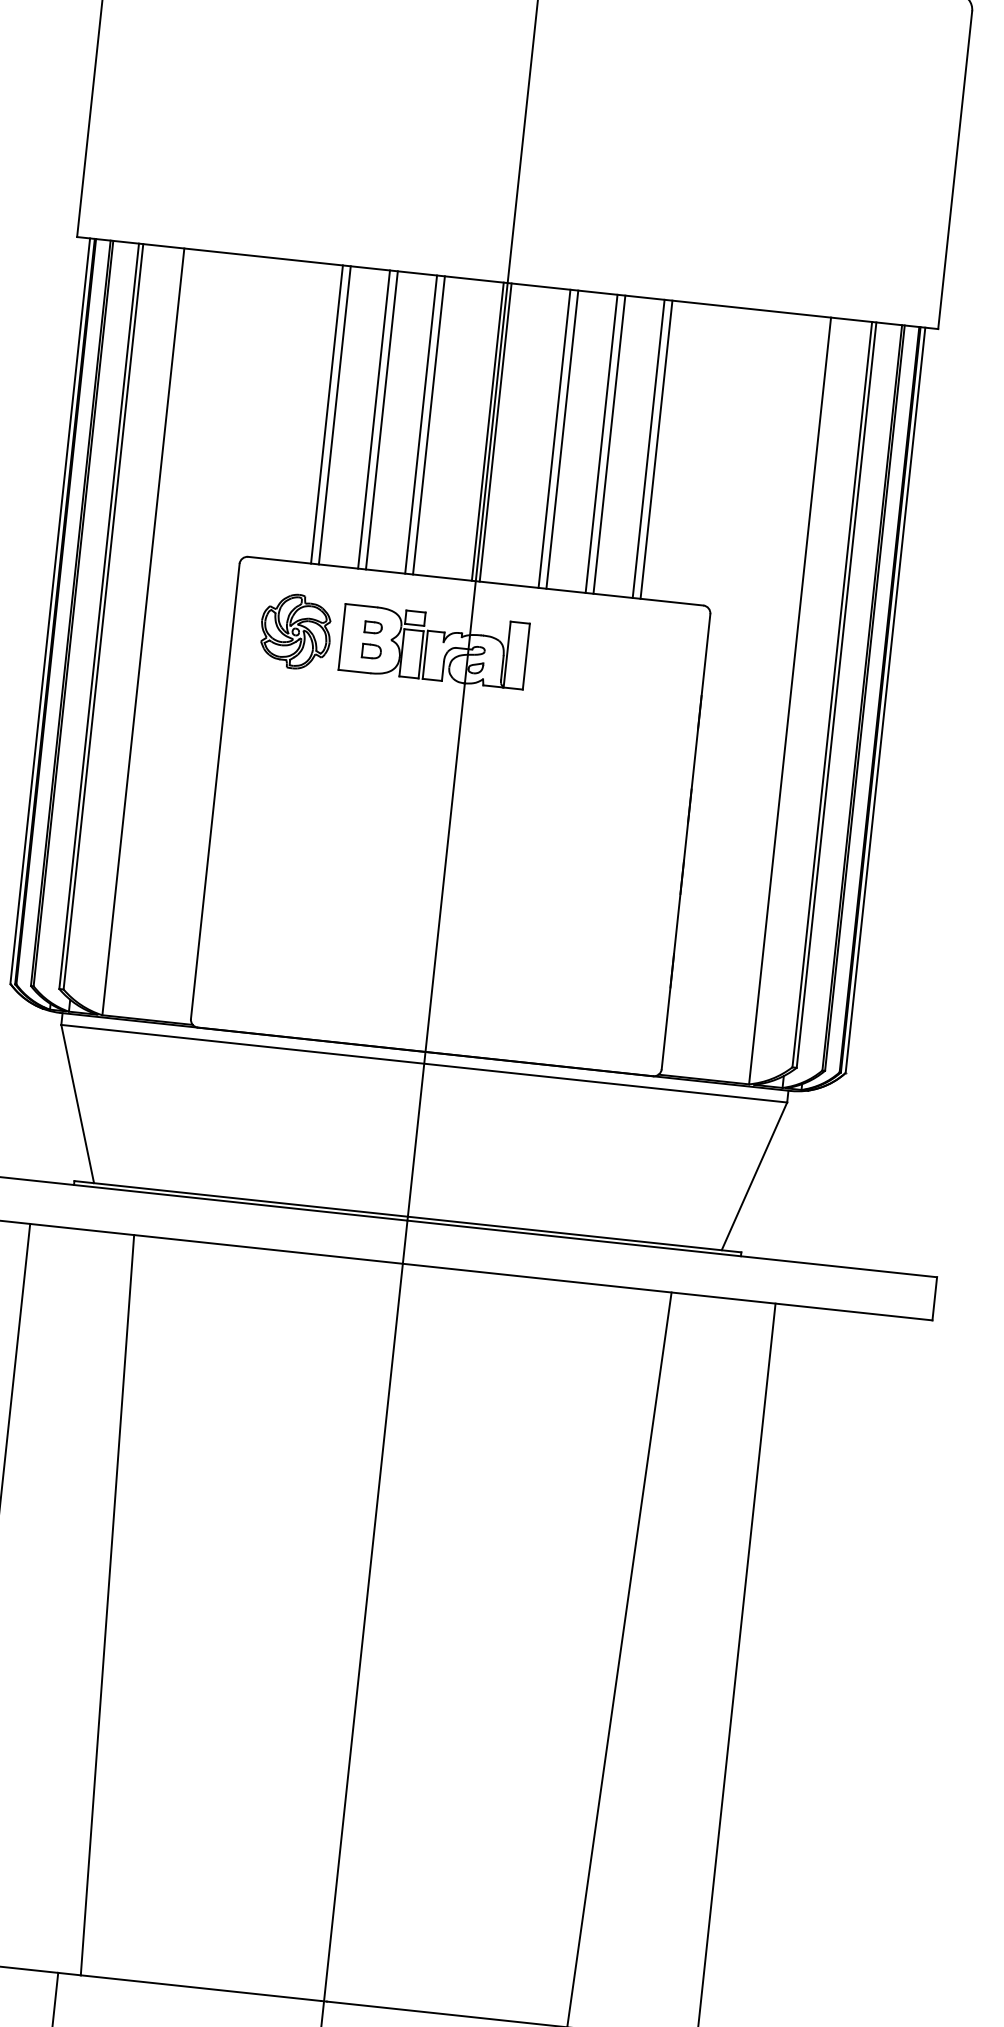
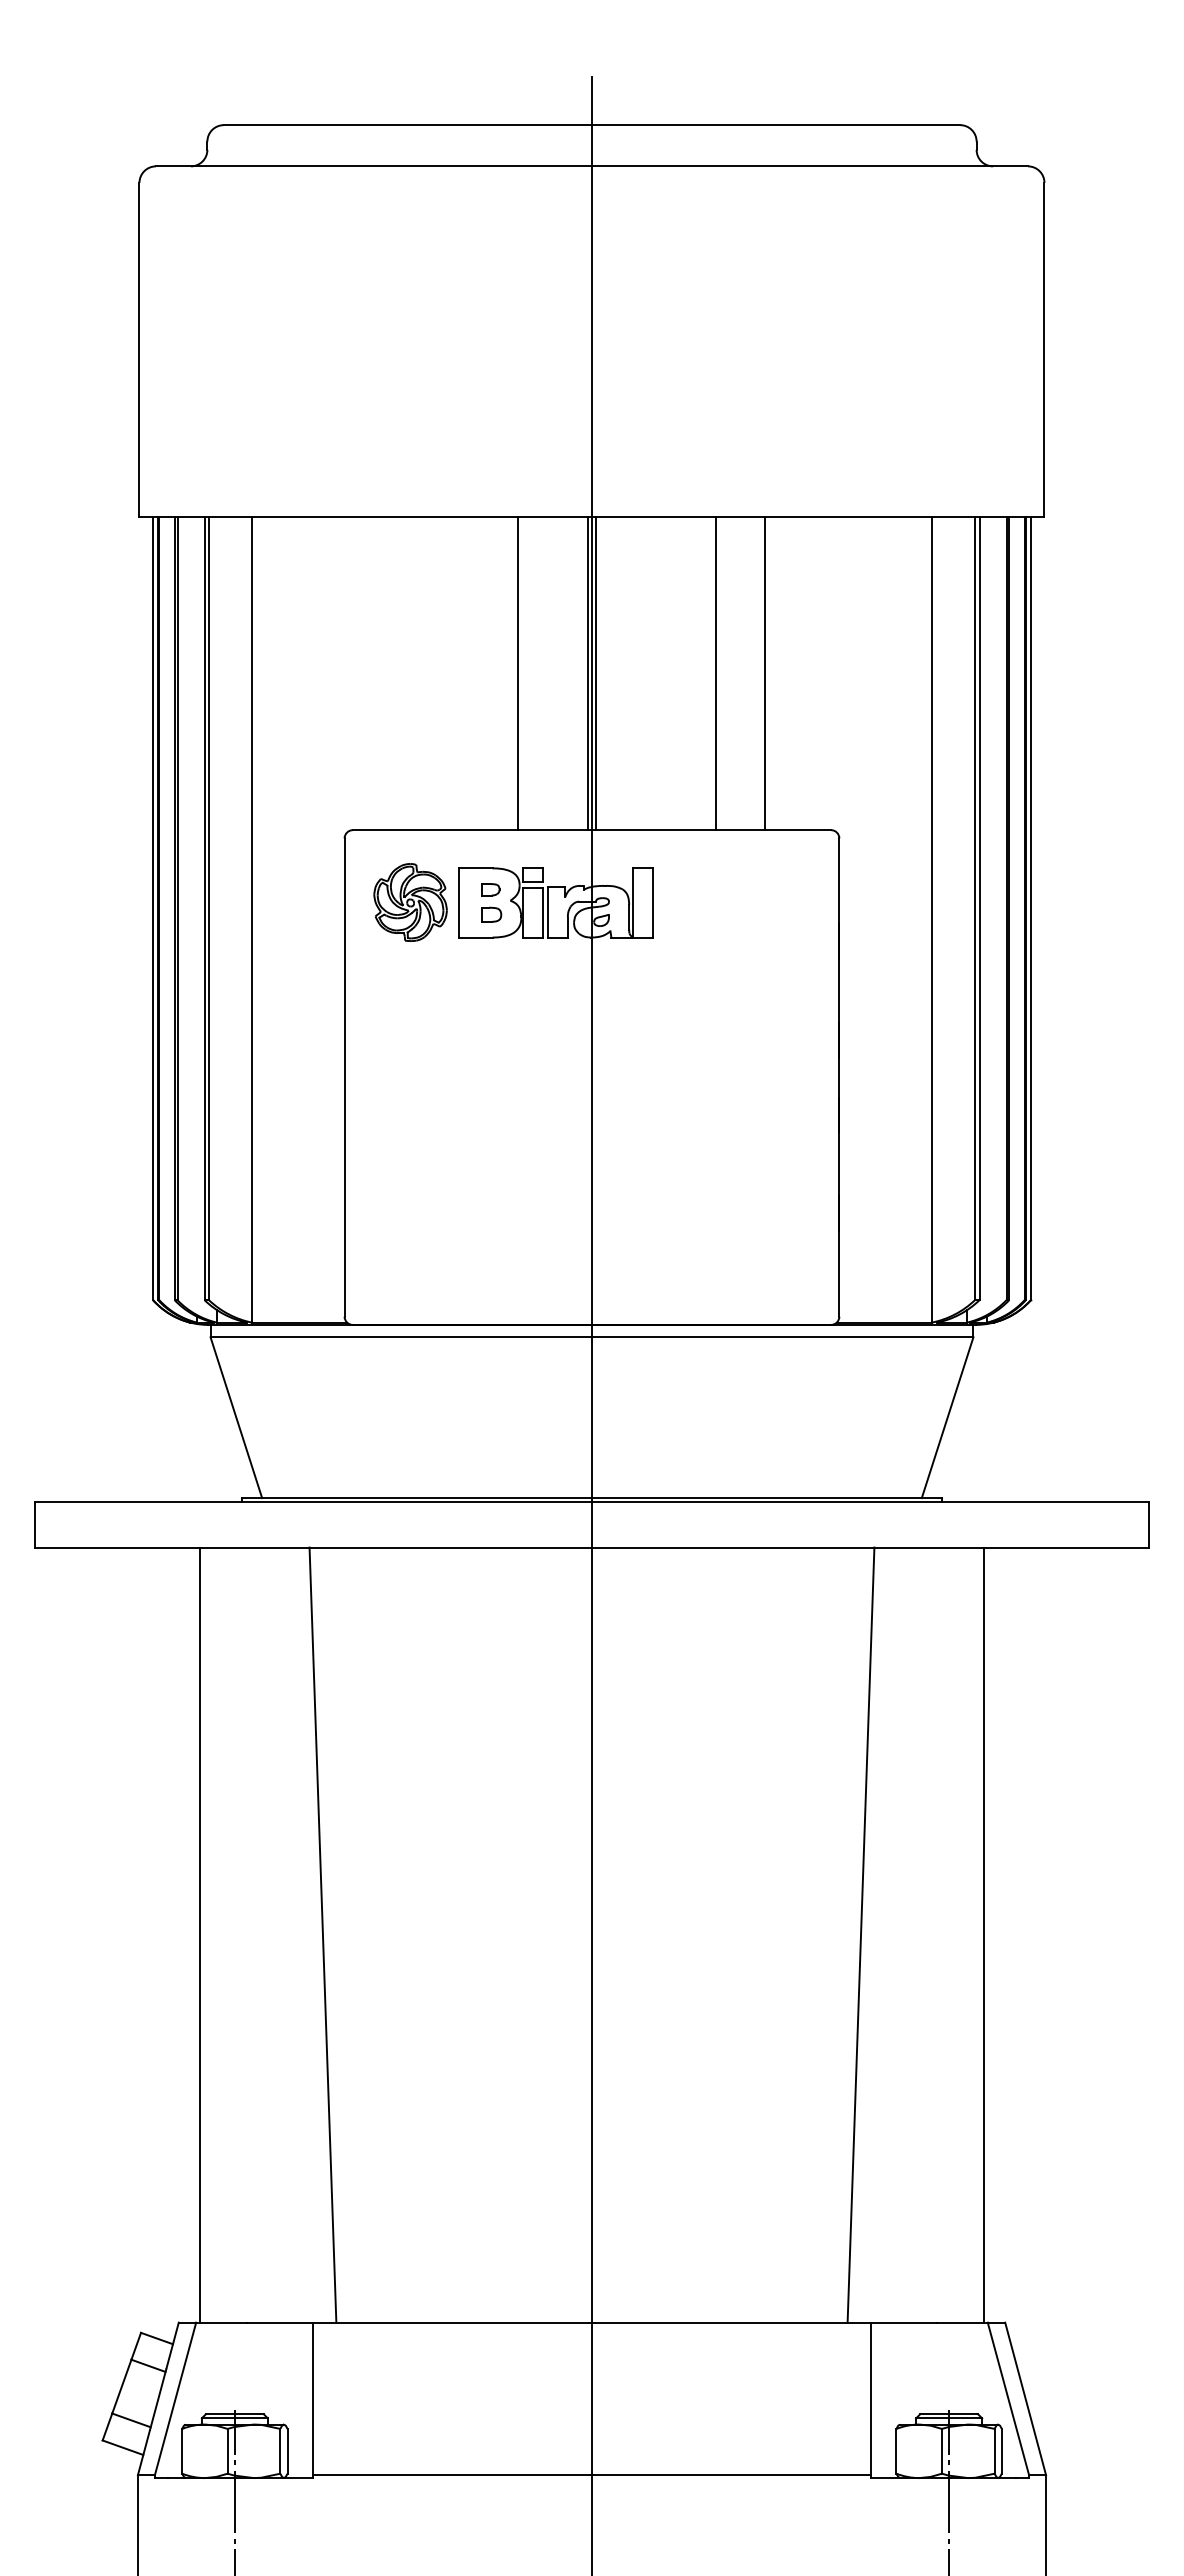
line: (326, 414) -> (418, 673), removed
line: (335, 415) -> (427, 673), removed
line: (374, 419) -> (468, 673), removed
line: (381, 420) -> (476, 673), removed
line: (429, 425) -> (526, 673), removed
line: (554, 438) -> (657, 673), removed
line: (562, 439) -> (666, 673), removed
line: (601, 443) -> (707, 673), removed
line: (648, 448) -> (756, 673), removed

